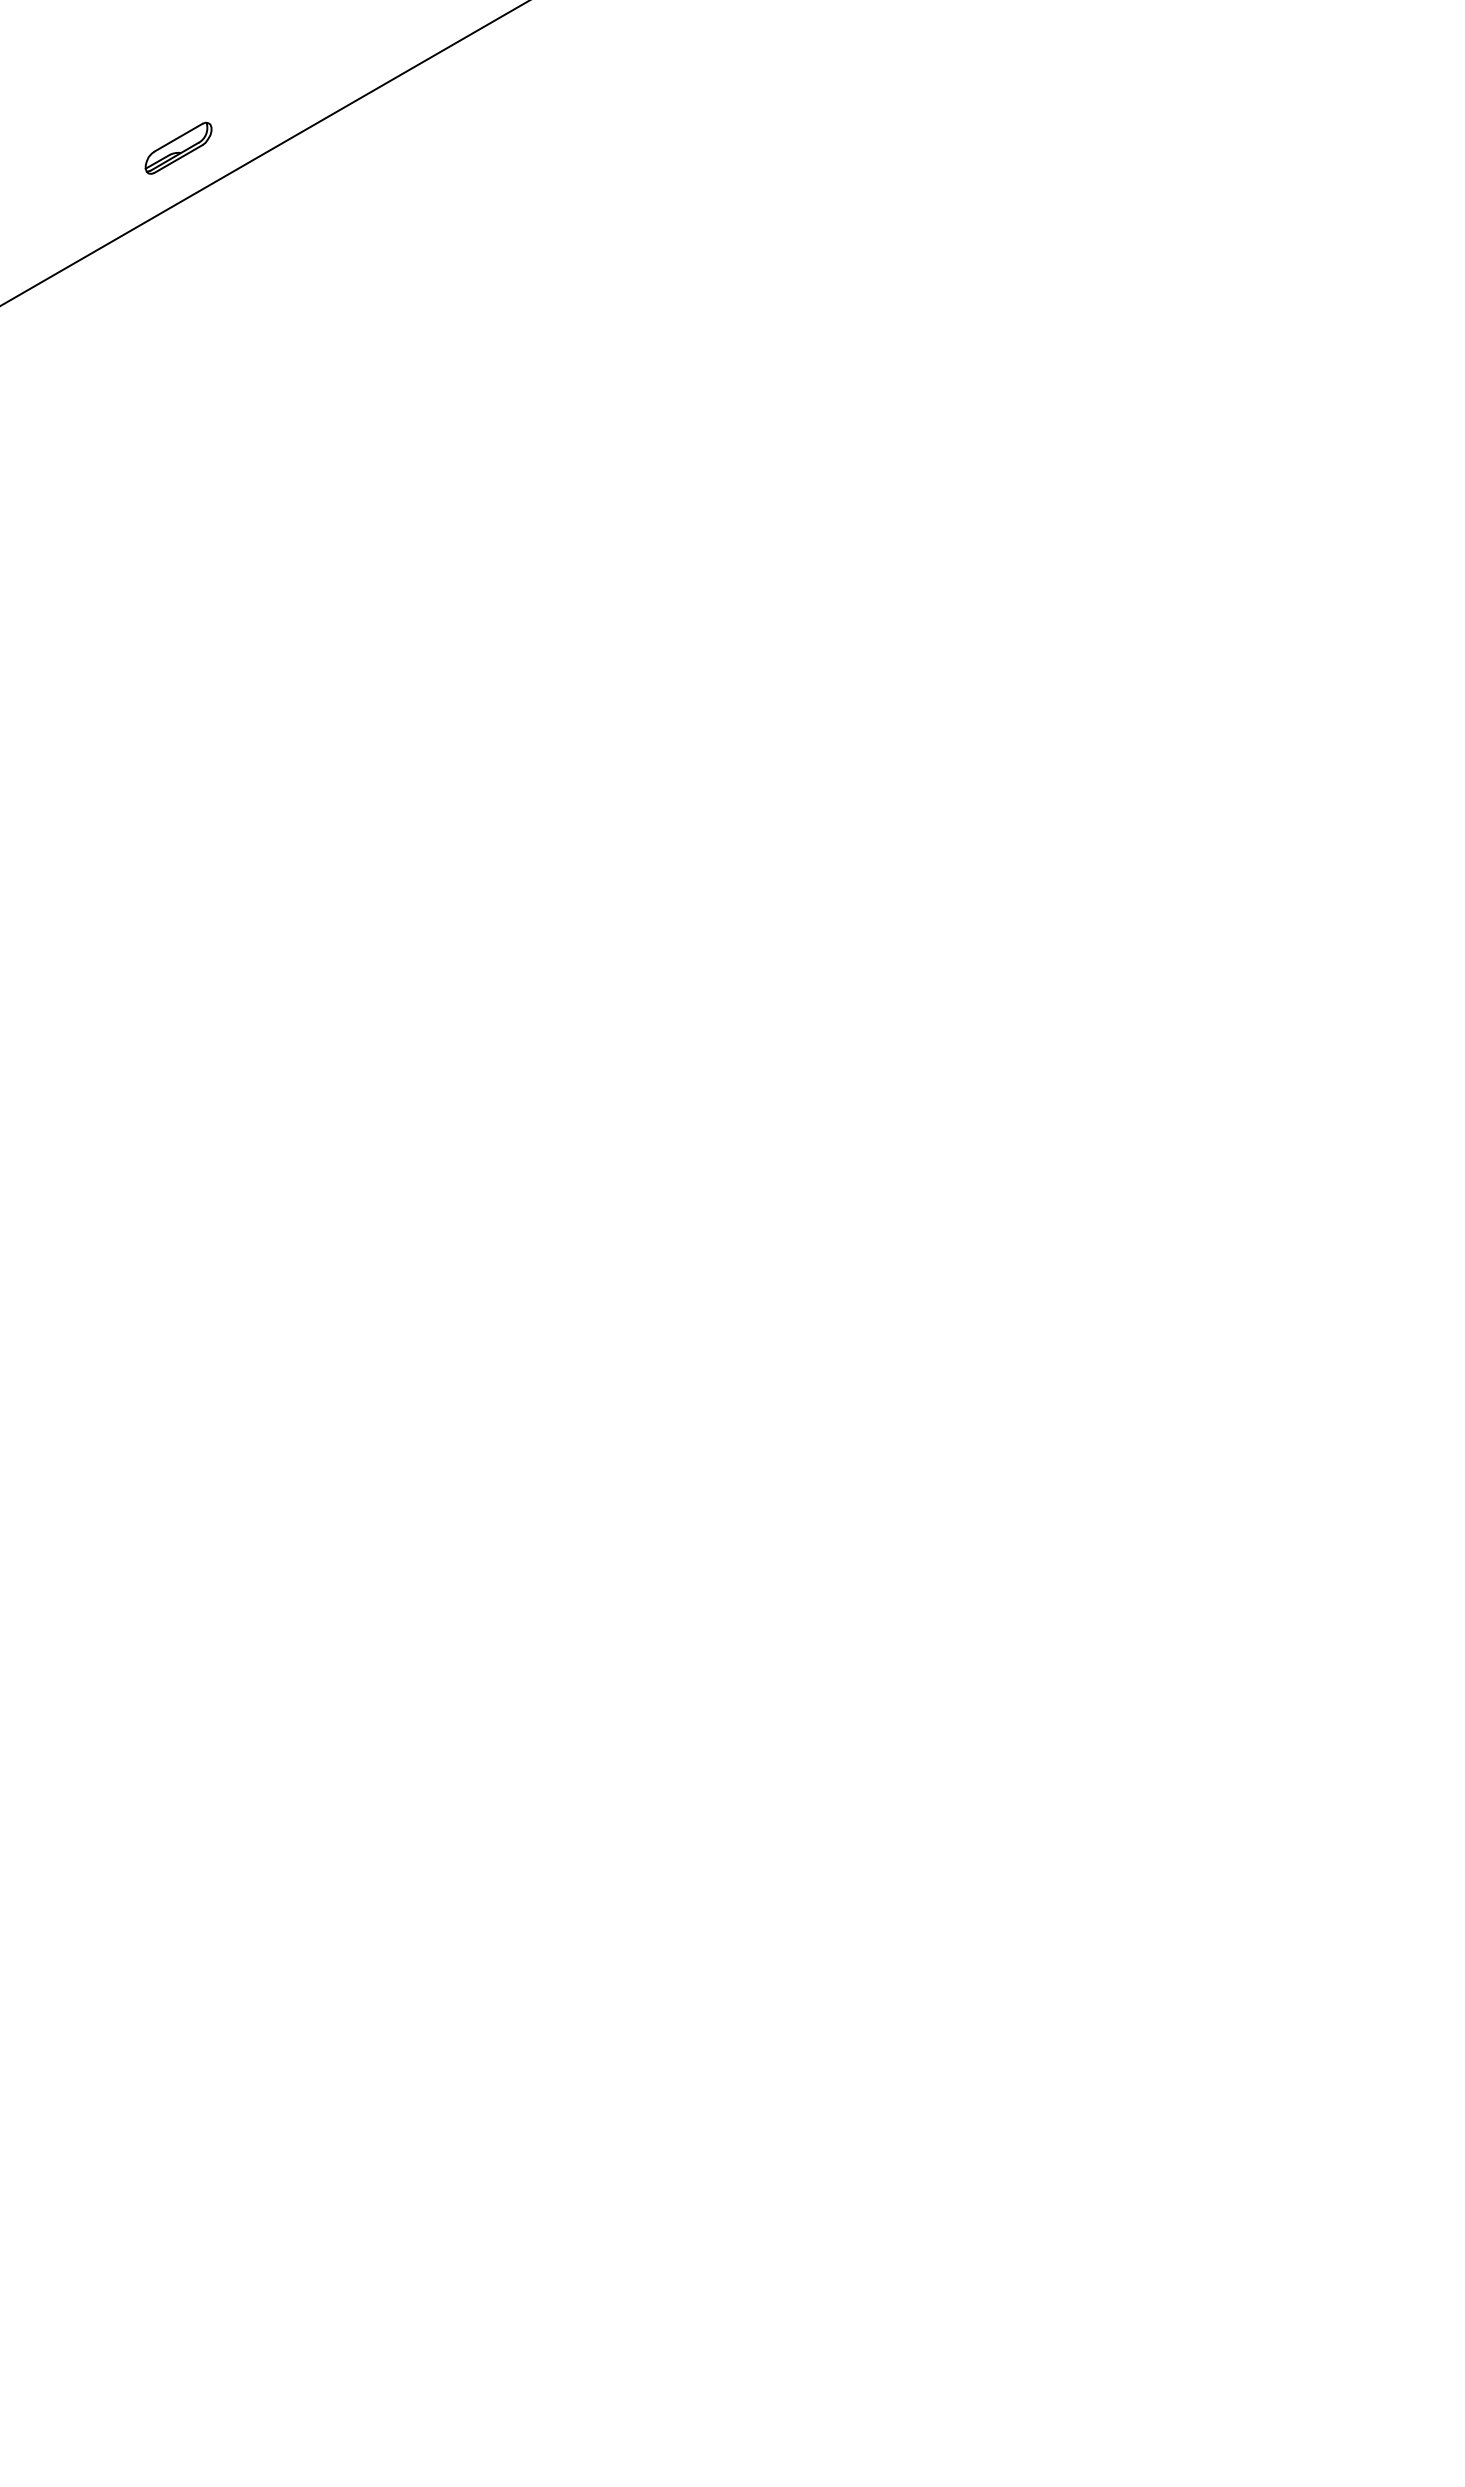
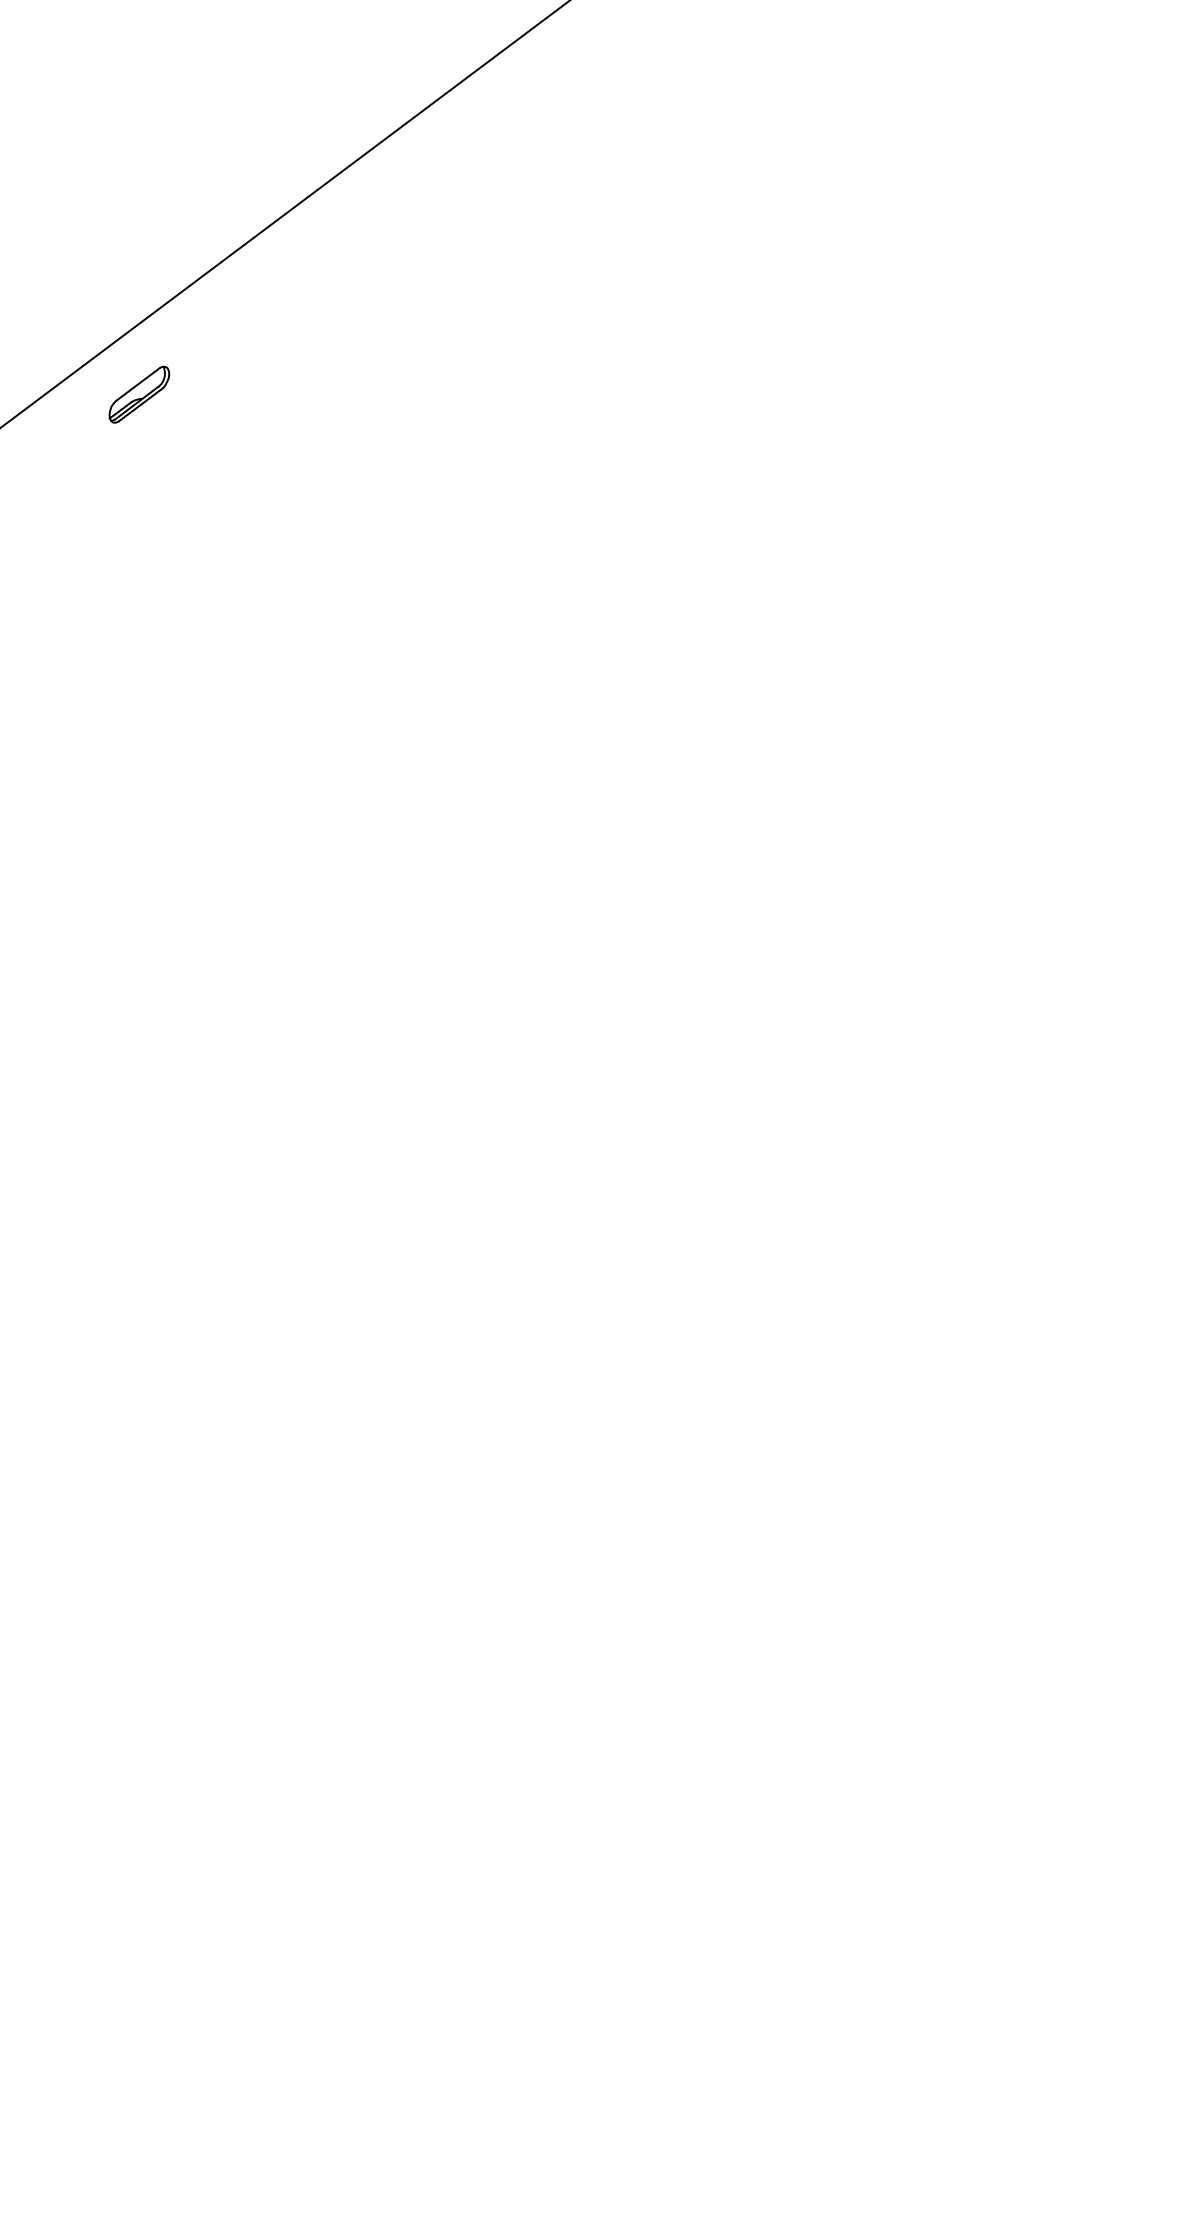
part: (178, 147) -> (139, 393), moved

